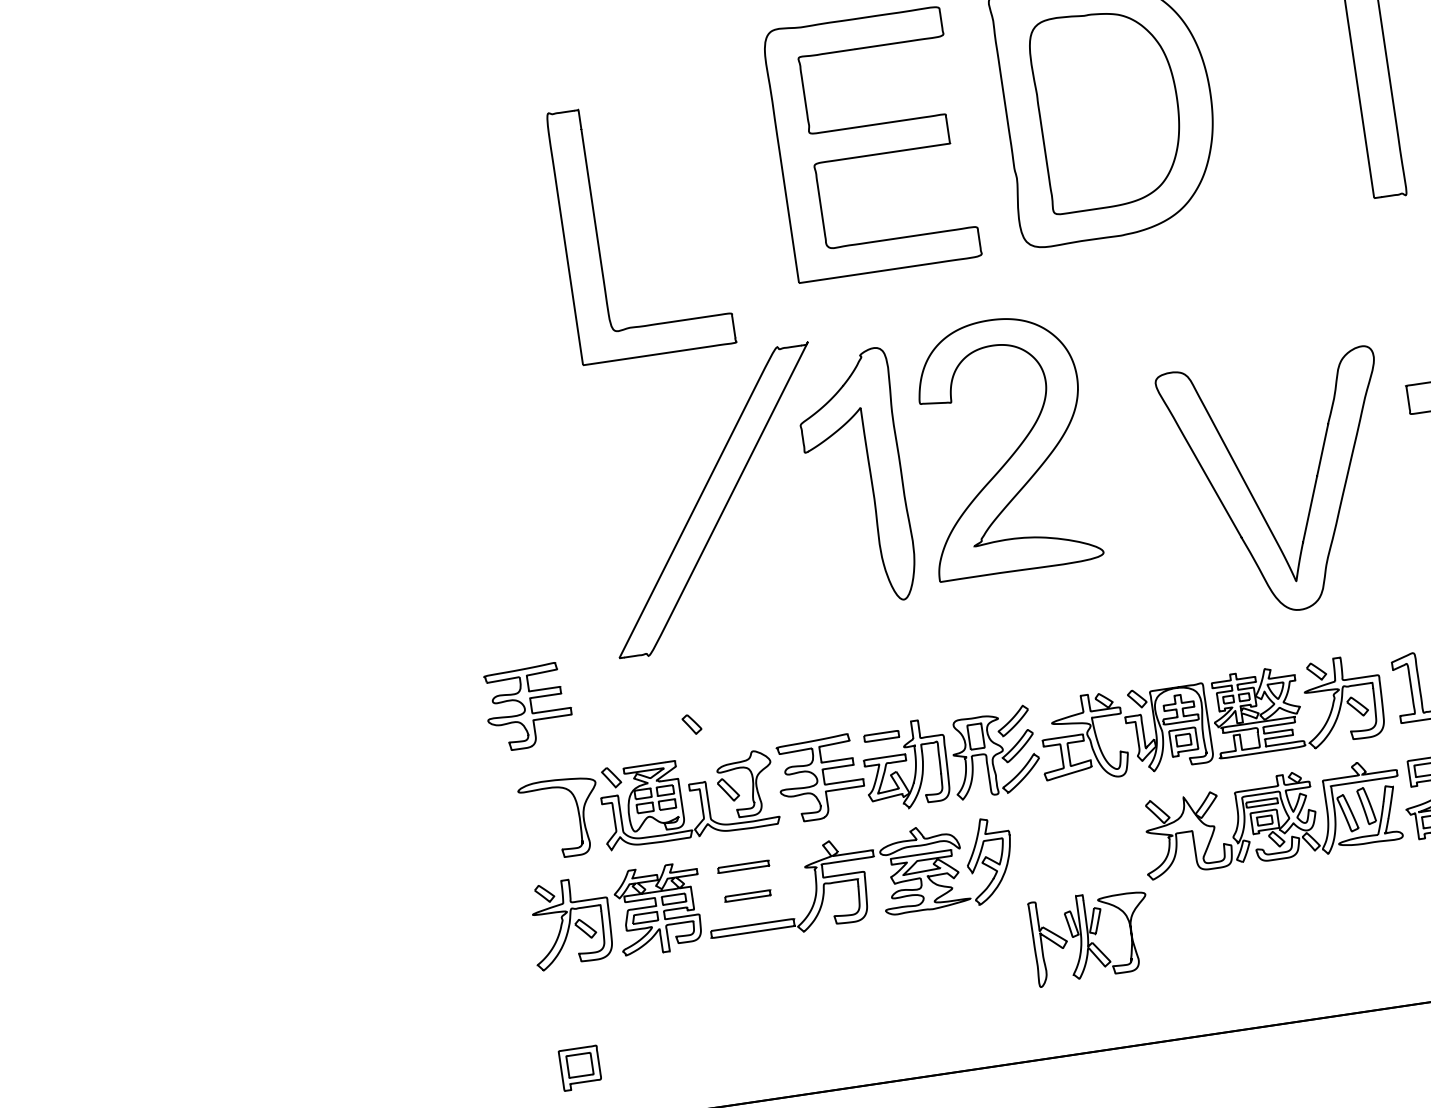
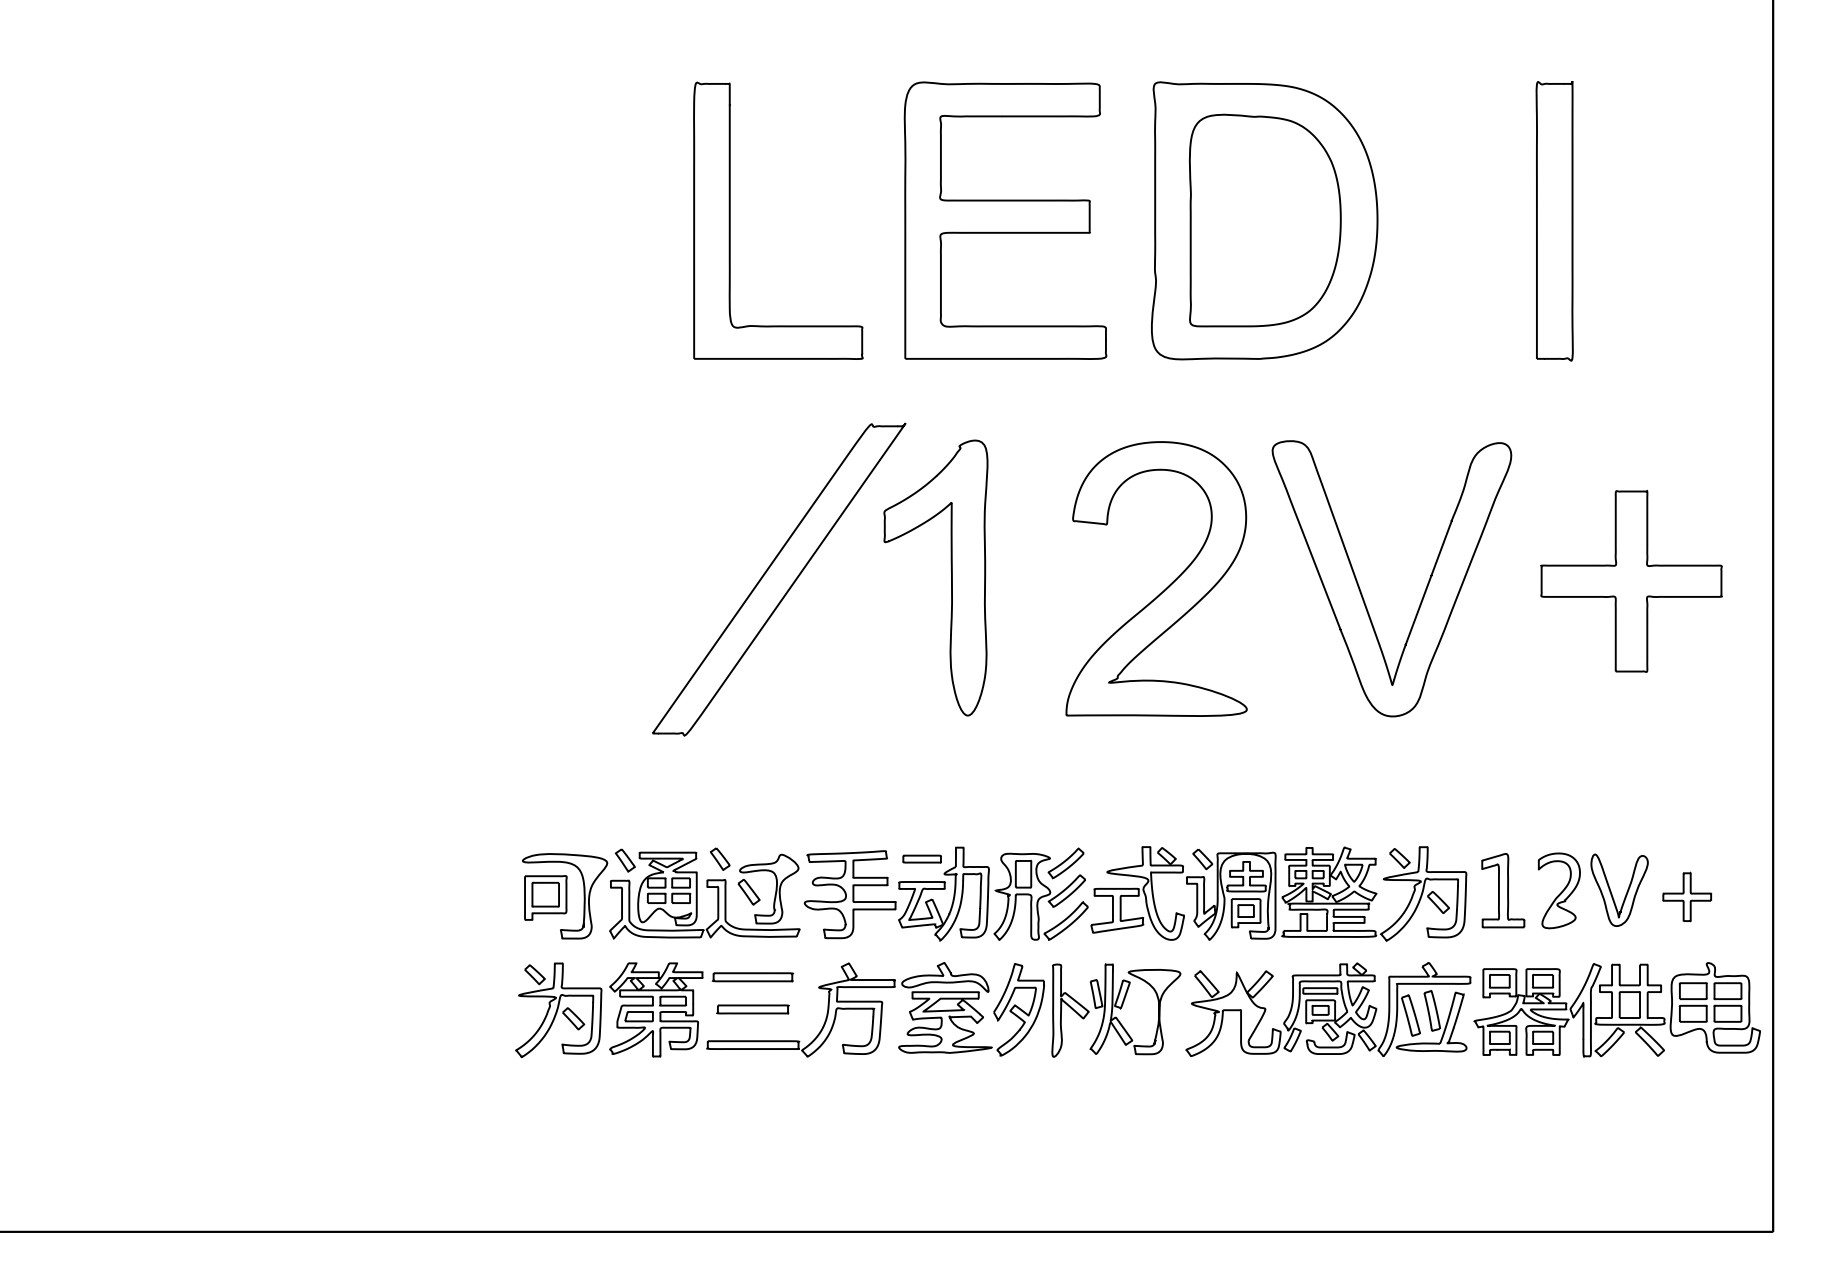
part: (597, 234) -> (730, 220), moved
part: (1014, 452) -> (1166, 587), moved
part: (1254, 497) -> (1360, 588), moved
part: (527, 707) -> (546, 771), removed
part: (692, 723) -> (720, 858), moved
part: (743, 867) -> (752, 977), size x1.43
part: (747, 896) -> (752, 1009), size x1.43
part: (1092, 936) -> (1116, 1010), moved
part: (580, 1067) -> (545, 897), moved

